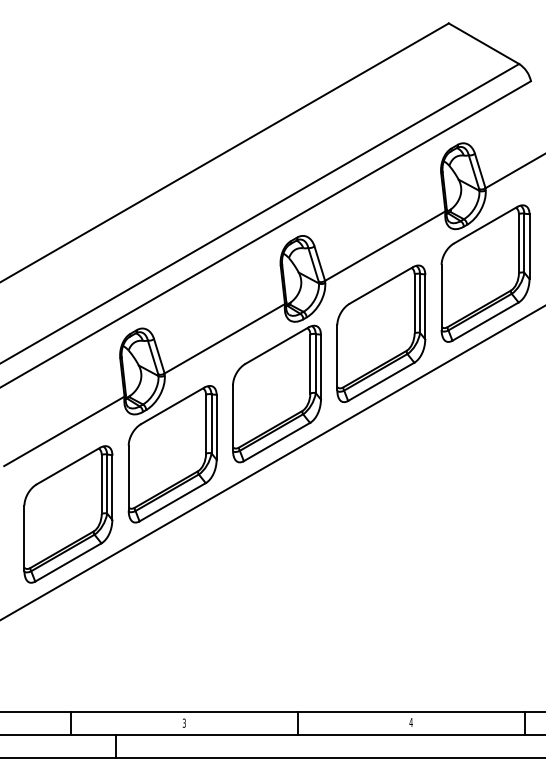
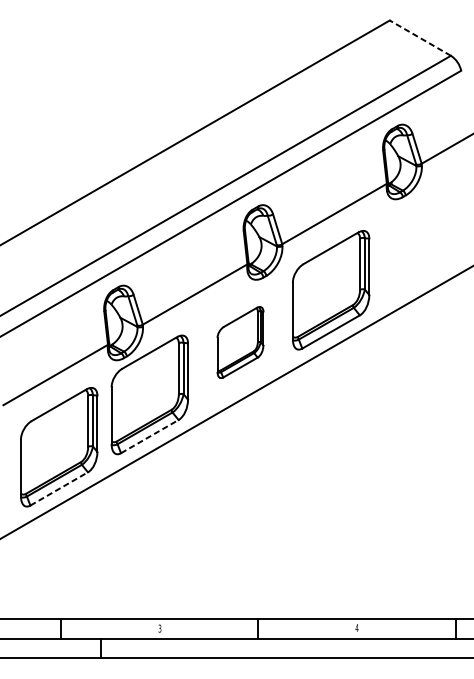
line: (484, 43) -> (420, 37), solid -> dashed
part: (485, 273) -> (421, 237), removed
part: (276, 393) -> (240, 342), size x0.6
line: (173, 502) -> (150, 436), solid -> dashed
line: (68, 562) -> (59, 488), solid -> dashed

